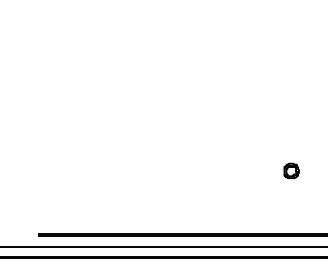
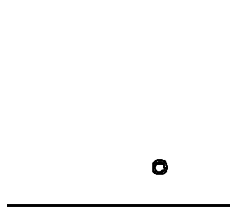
part: (290, 170) -> (159, 166), size x1.6

